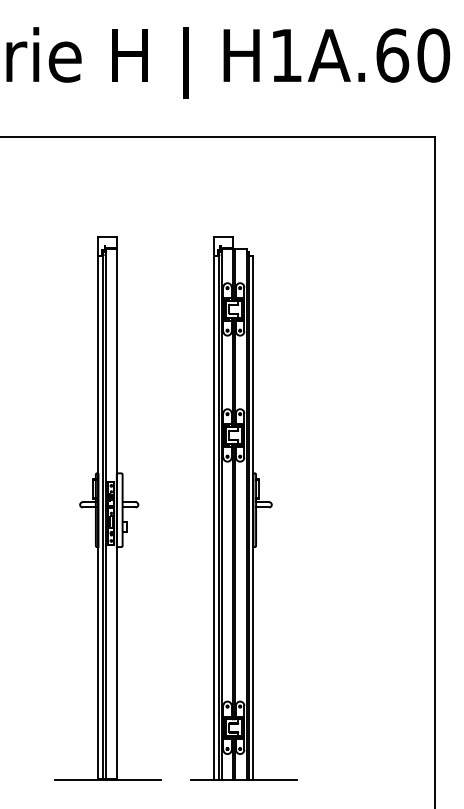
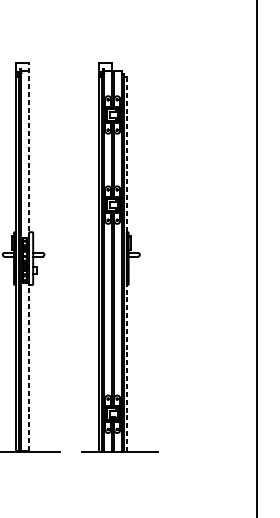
line: (116, 508) -> (28, 257), solid -> dashed
line: (253, 518) -> (126, 264), solid -> dashed

